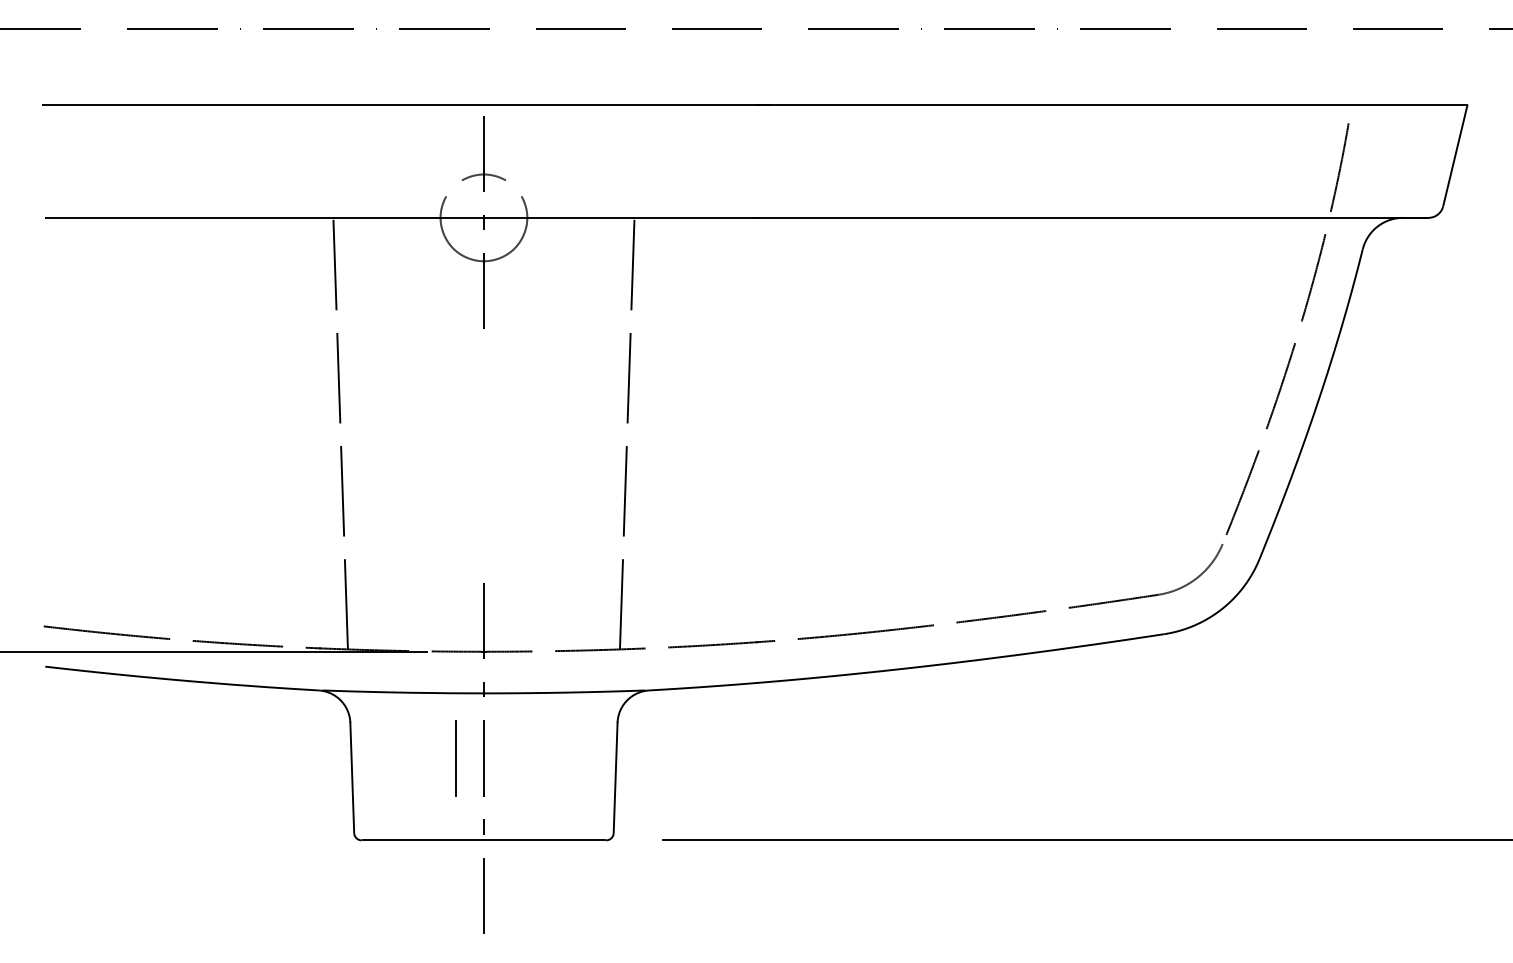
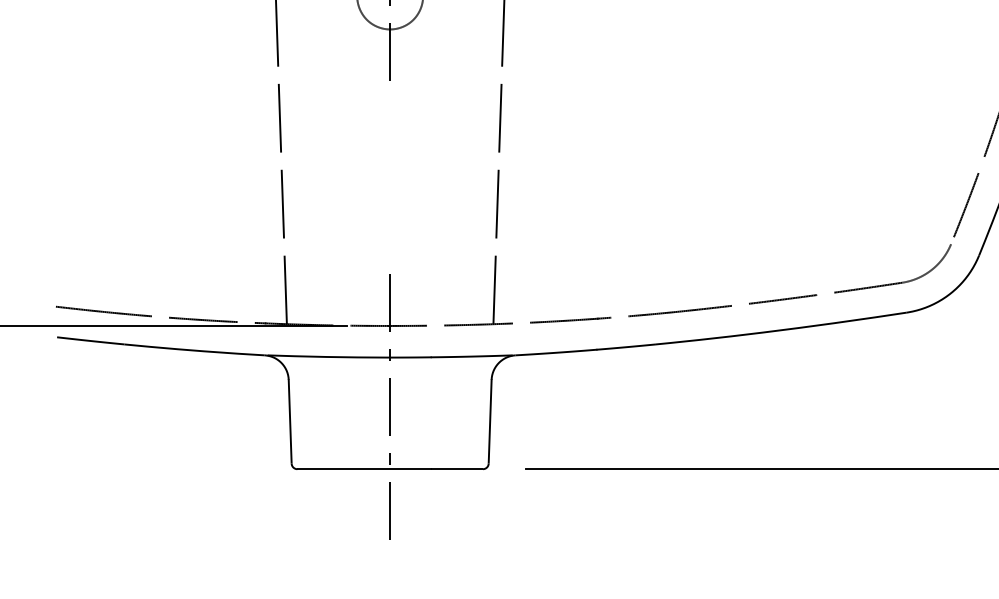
line: (455, 758) -> (368, 407), removed

